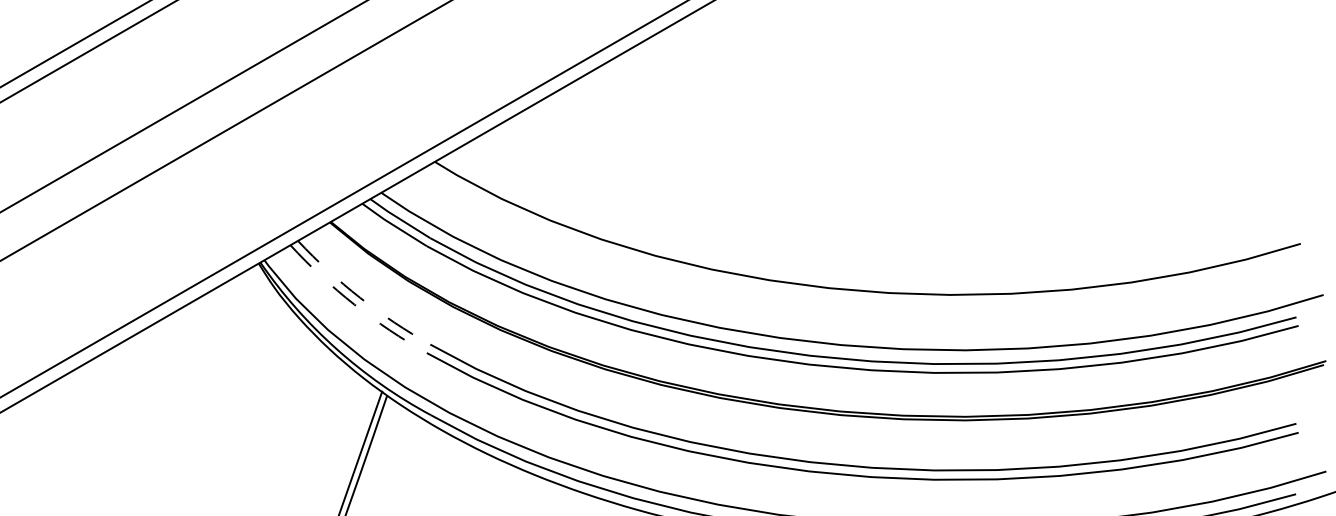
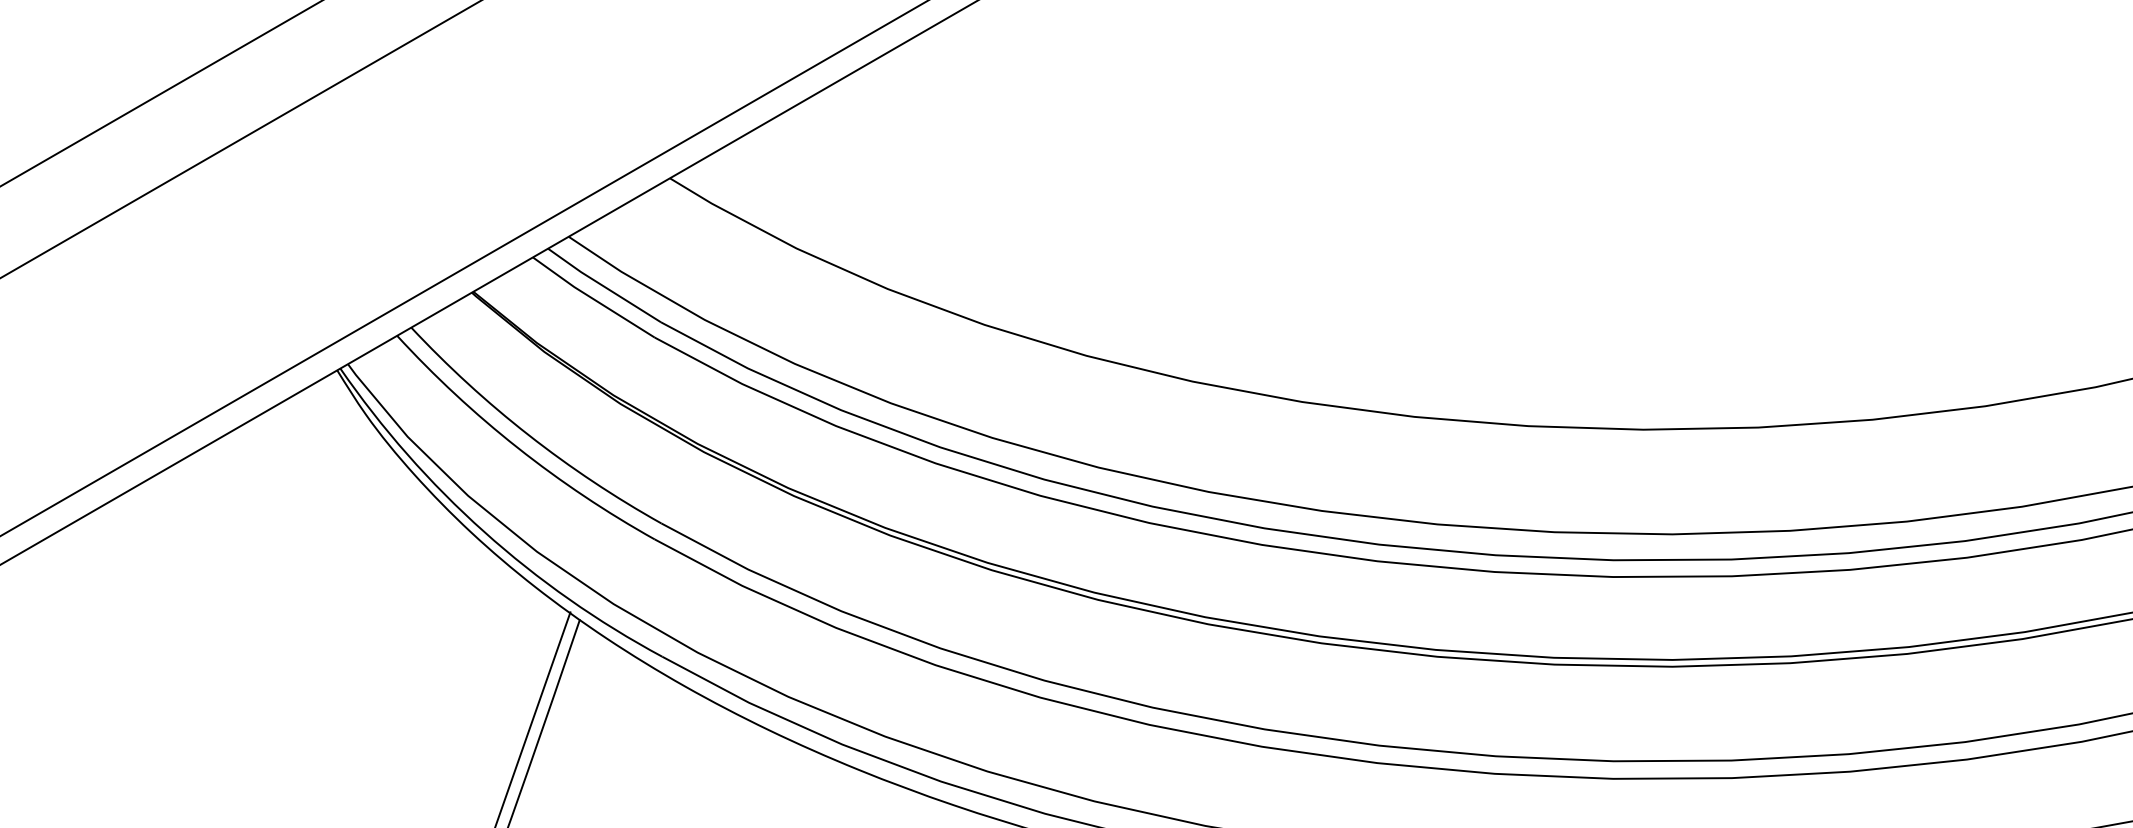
arc: (360, 297) -> (529, 434), dashed -> solid
arc: (354, 304) -> (518, 447), dashed -> solid

